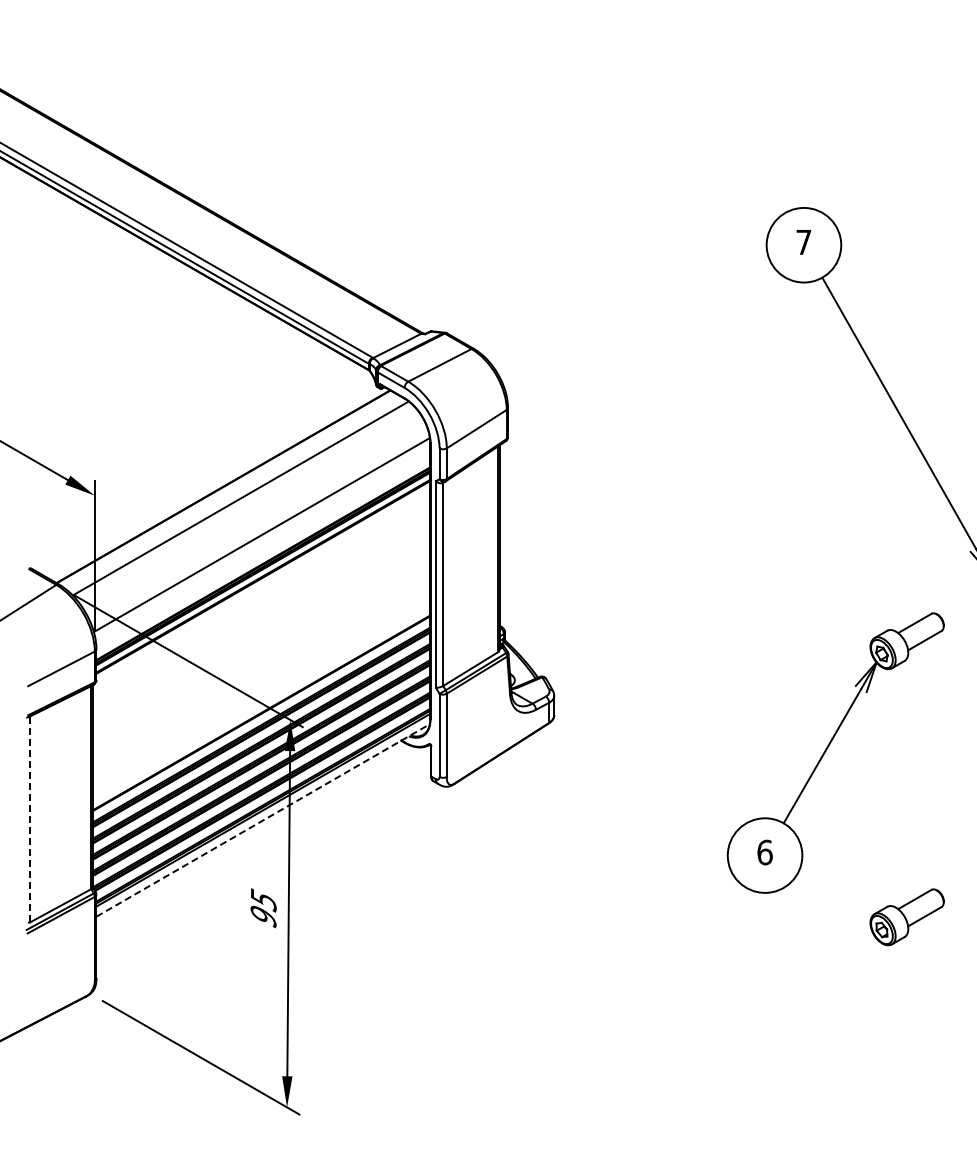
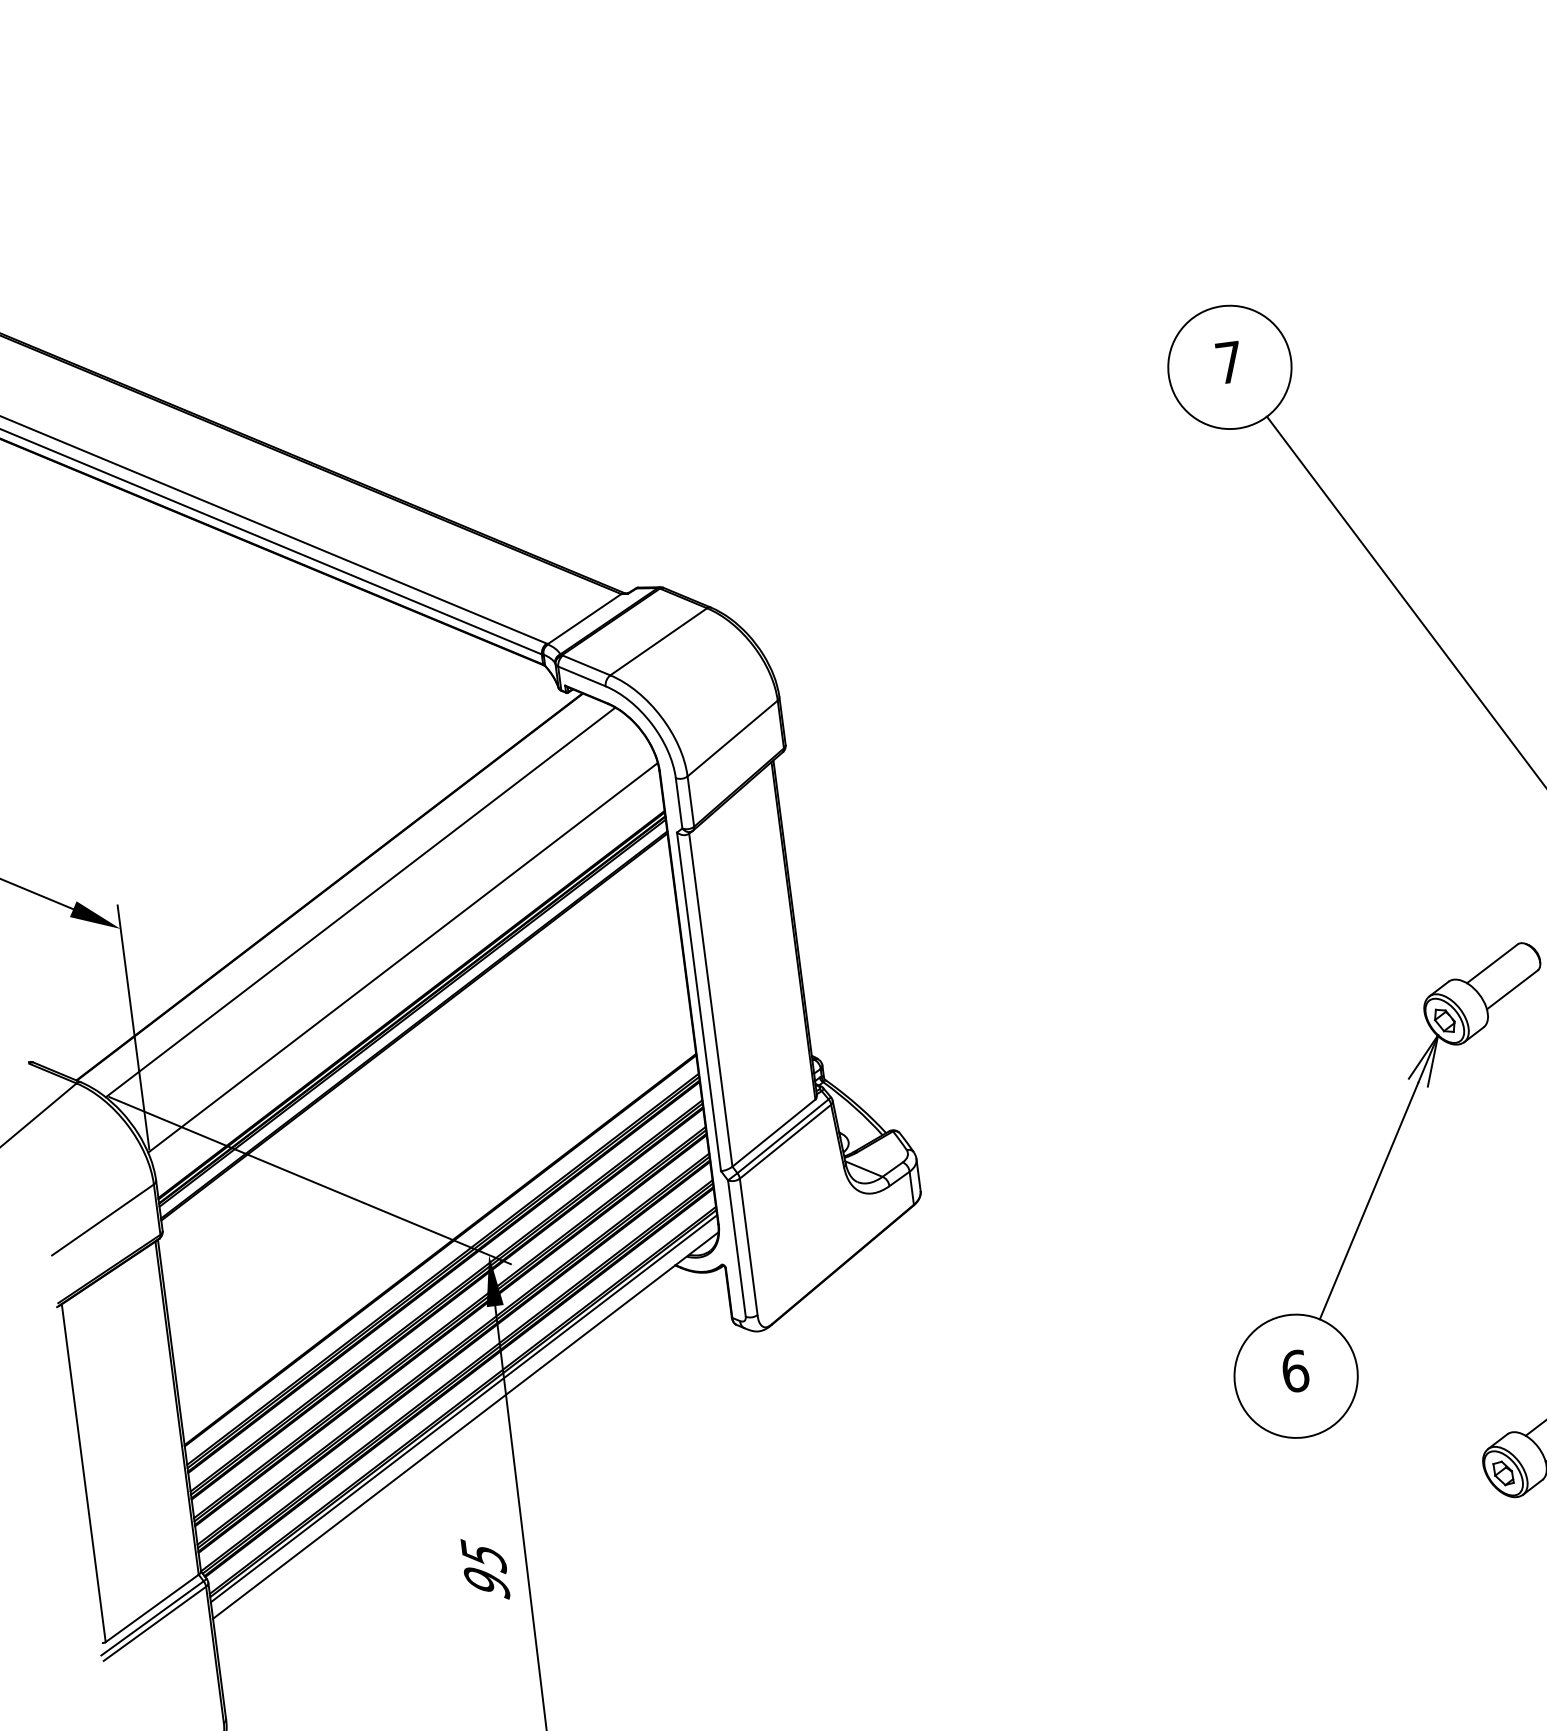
line: (30, 818) -> (83, 1471), dashed -> solid
line: (263, 820) -> (466, 1425), dashed -> solid

